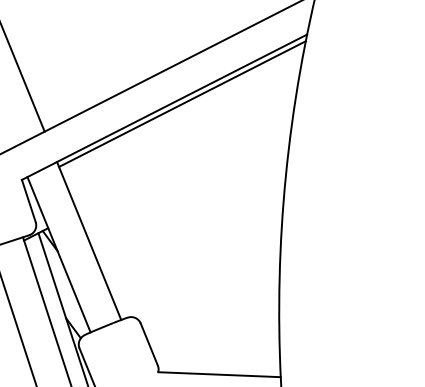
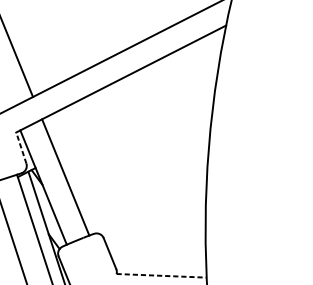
line: (182, 103) -> (134, 76), removed
line: (28, 200) -> (21, 147), solid -> dashed
line: (220, 374) -> (162, 275), solid -> dashed

